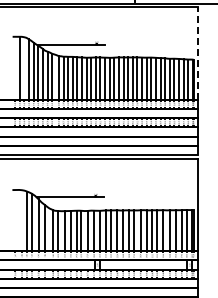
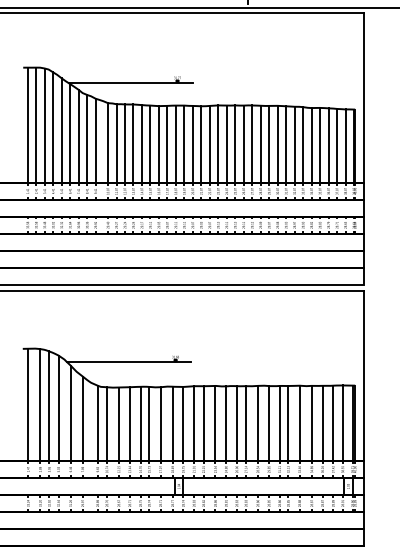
line: (198, 52) -> (364, 96), dashed -> solid
line: (15, 67) -> (28, 123), added
line: (24, 68) -> (44, 125), added
line: (15, 220) -> (28, 404), added
line: (22, 220) -> (41, 404), added

